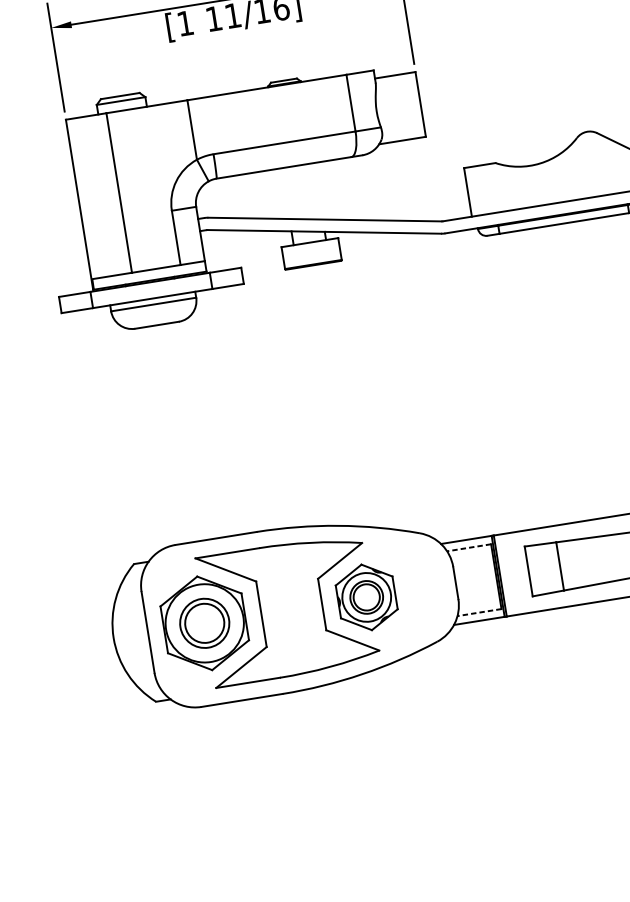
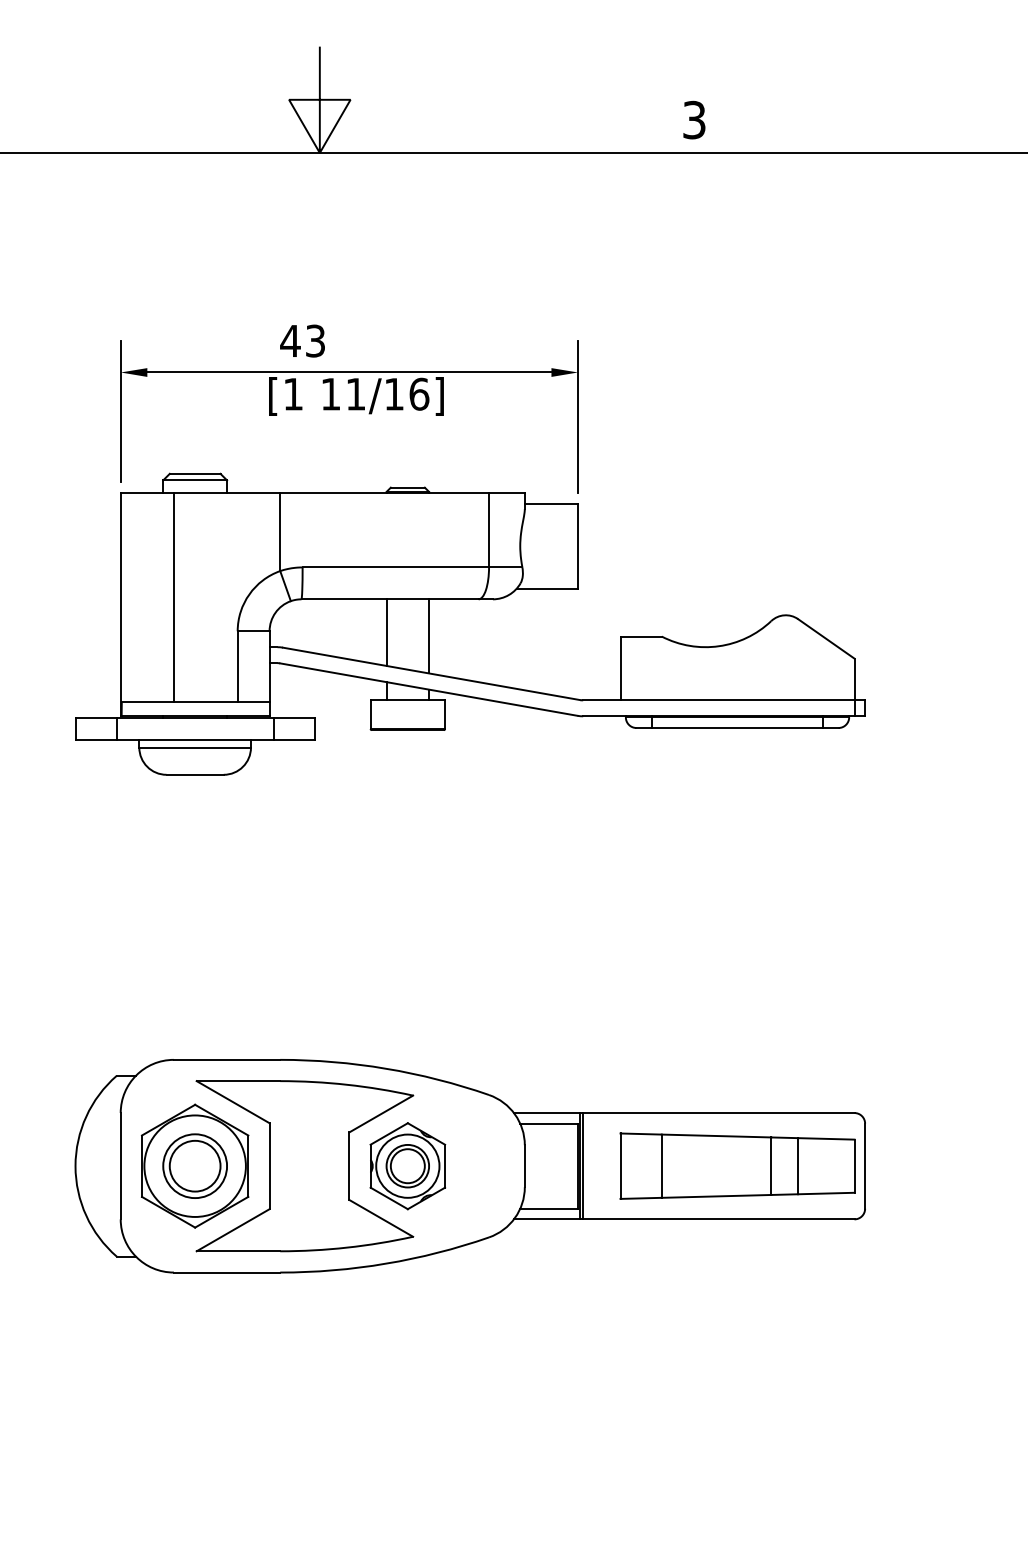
line: (318, 191) -> (429, 636), added
line: (285, 193) -> (386, 632), added
line: (469, 547) -> (549, 1123), dashed -> solid
line: (479, 612) -> (549, 1208), dashed -> solid

